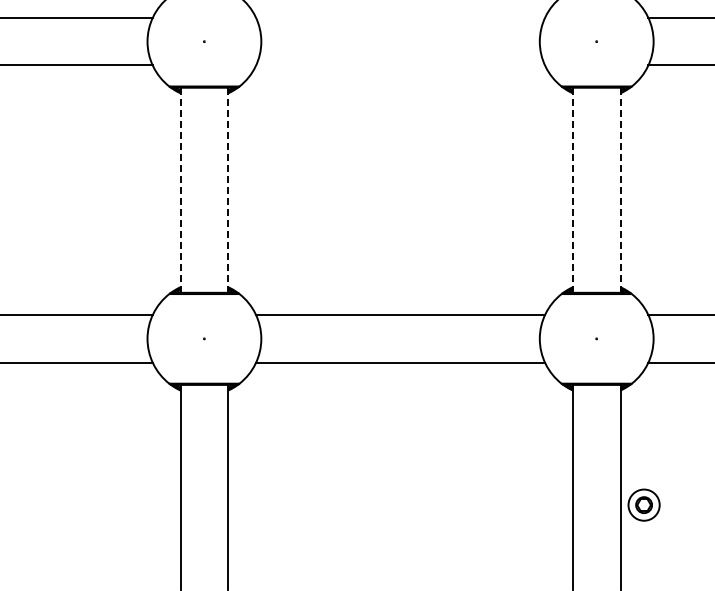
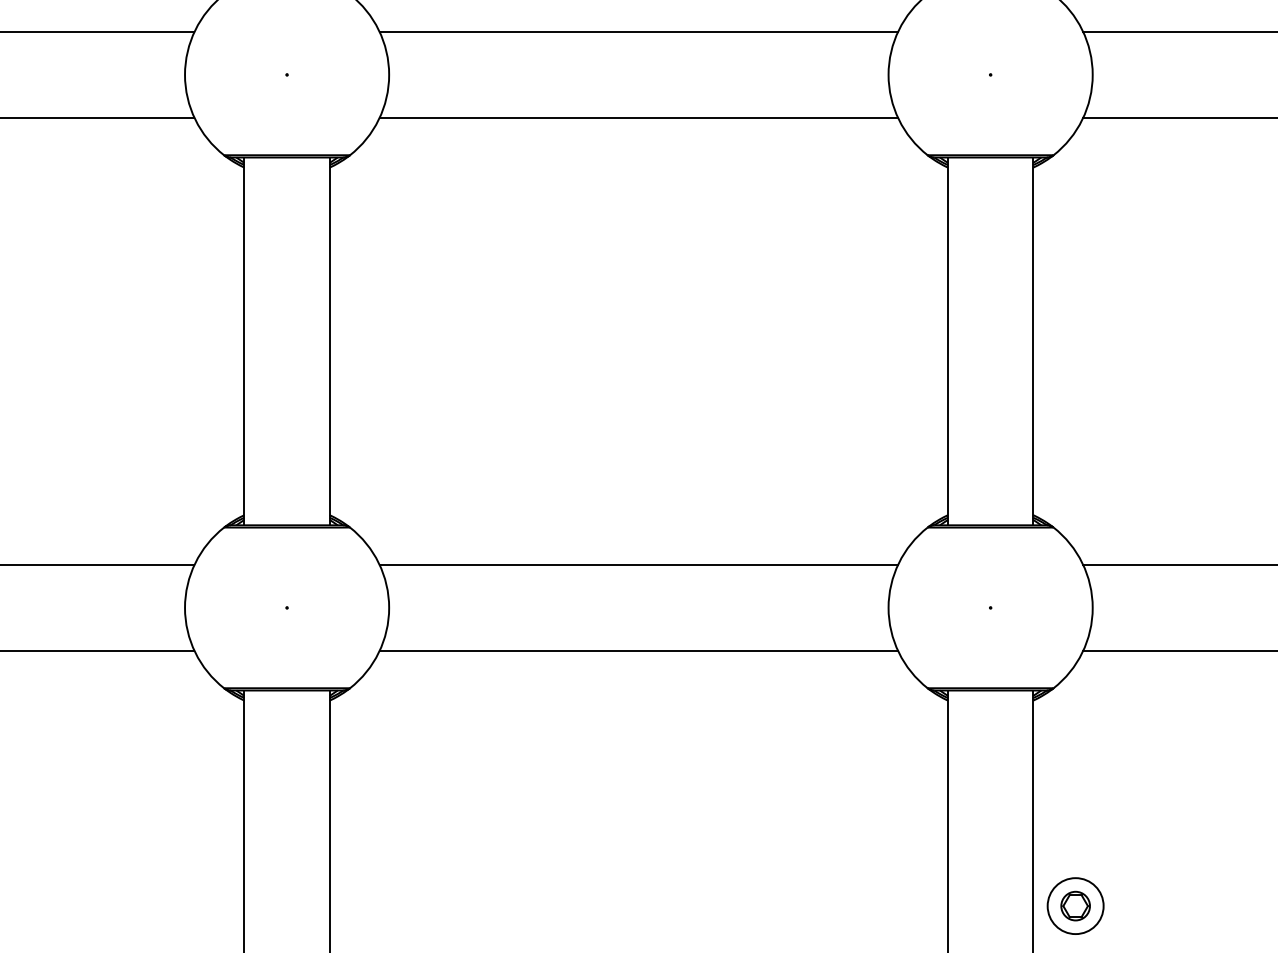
line: (400, 17) -> (638, 31), added
line: (400, 65) -> (638, 117), added
line: (180, 190) -> (244, 341), dashed -> solid
line: (228, 190) -> (330, 341), dashed -> solid
line: (572, 190) -> (947, 341), dashed -> solid
line: (620, 190) -> (1033, 341), dashed -> solid

